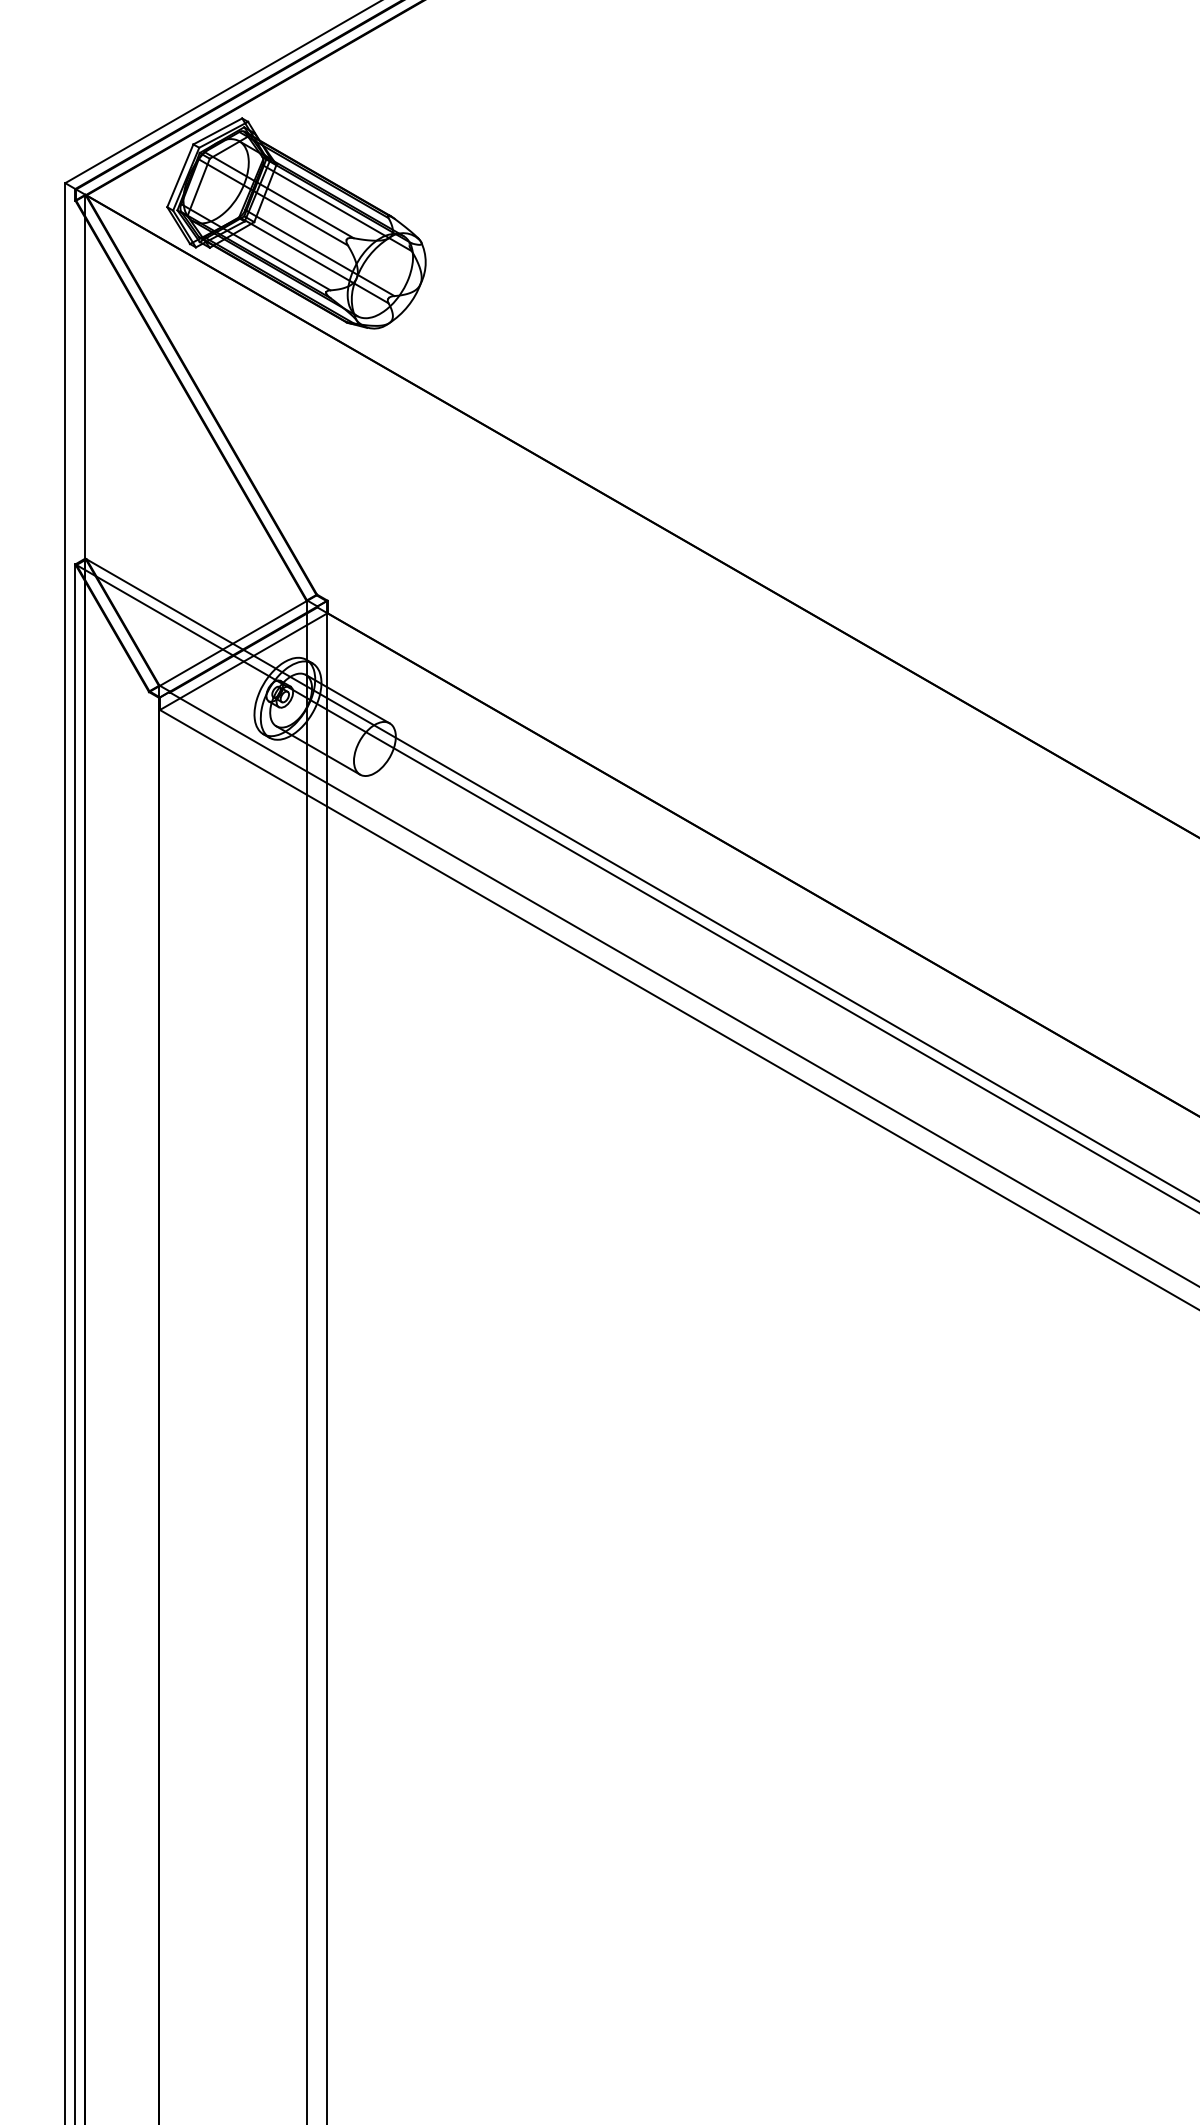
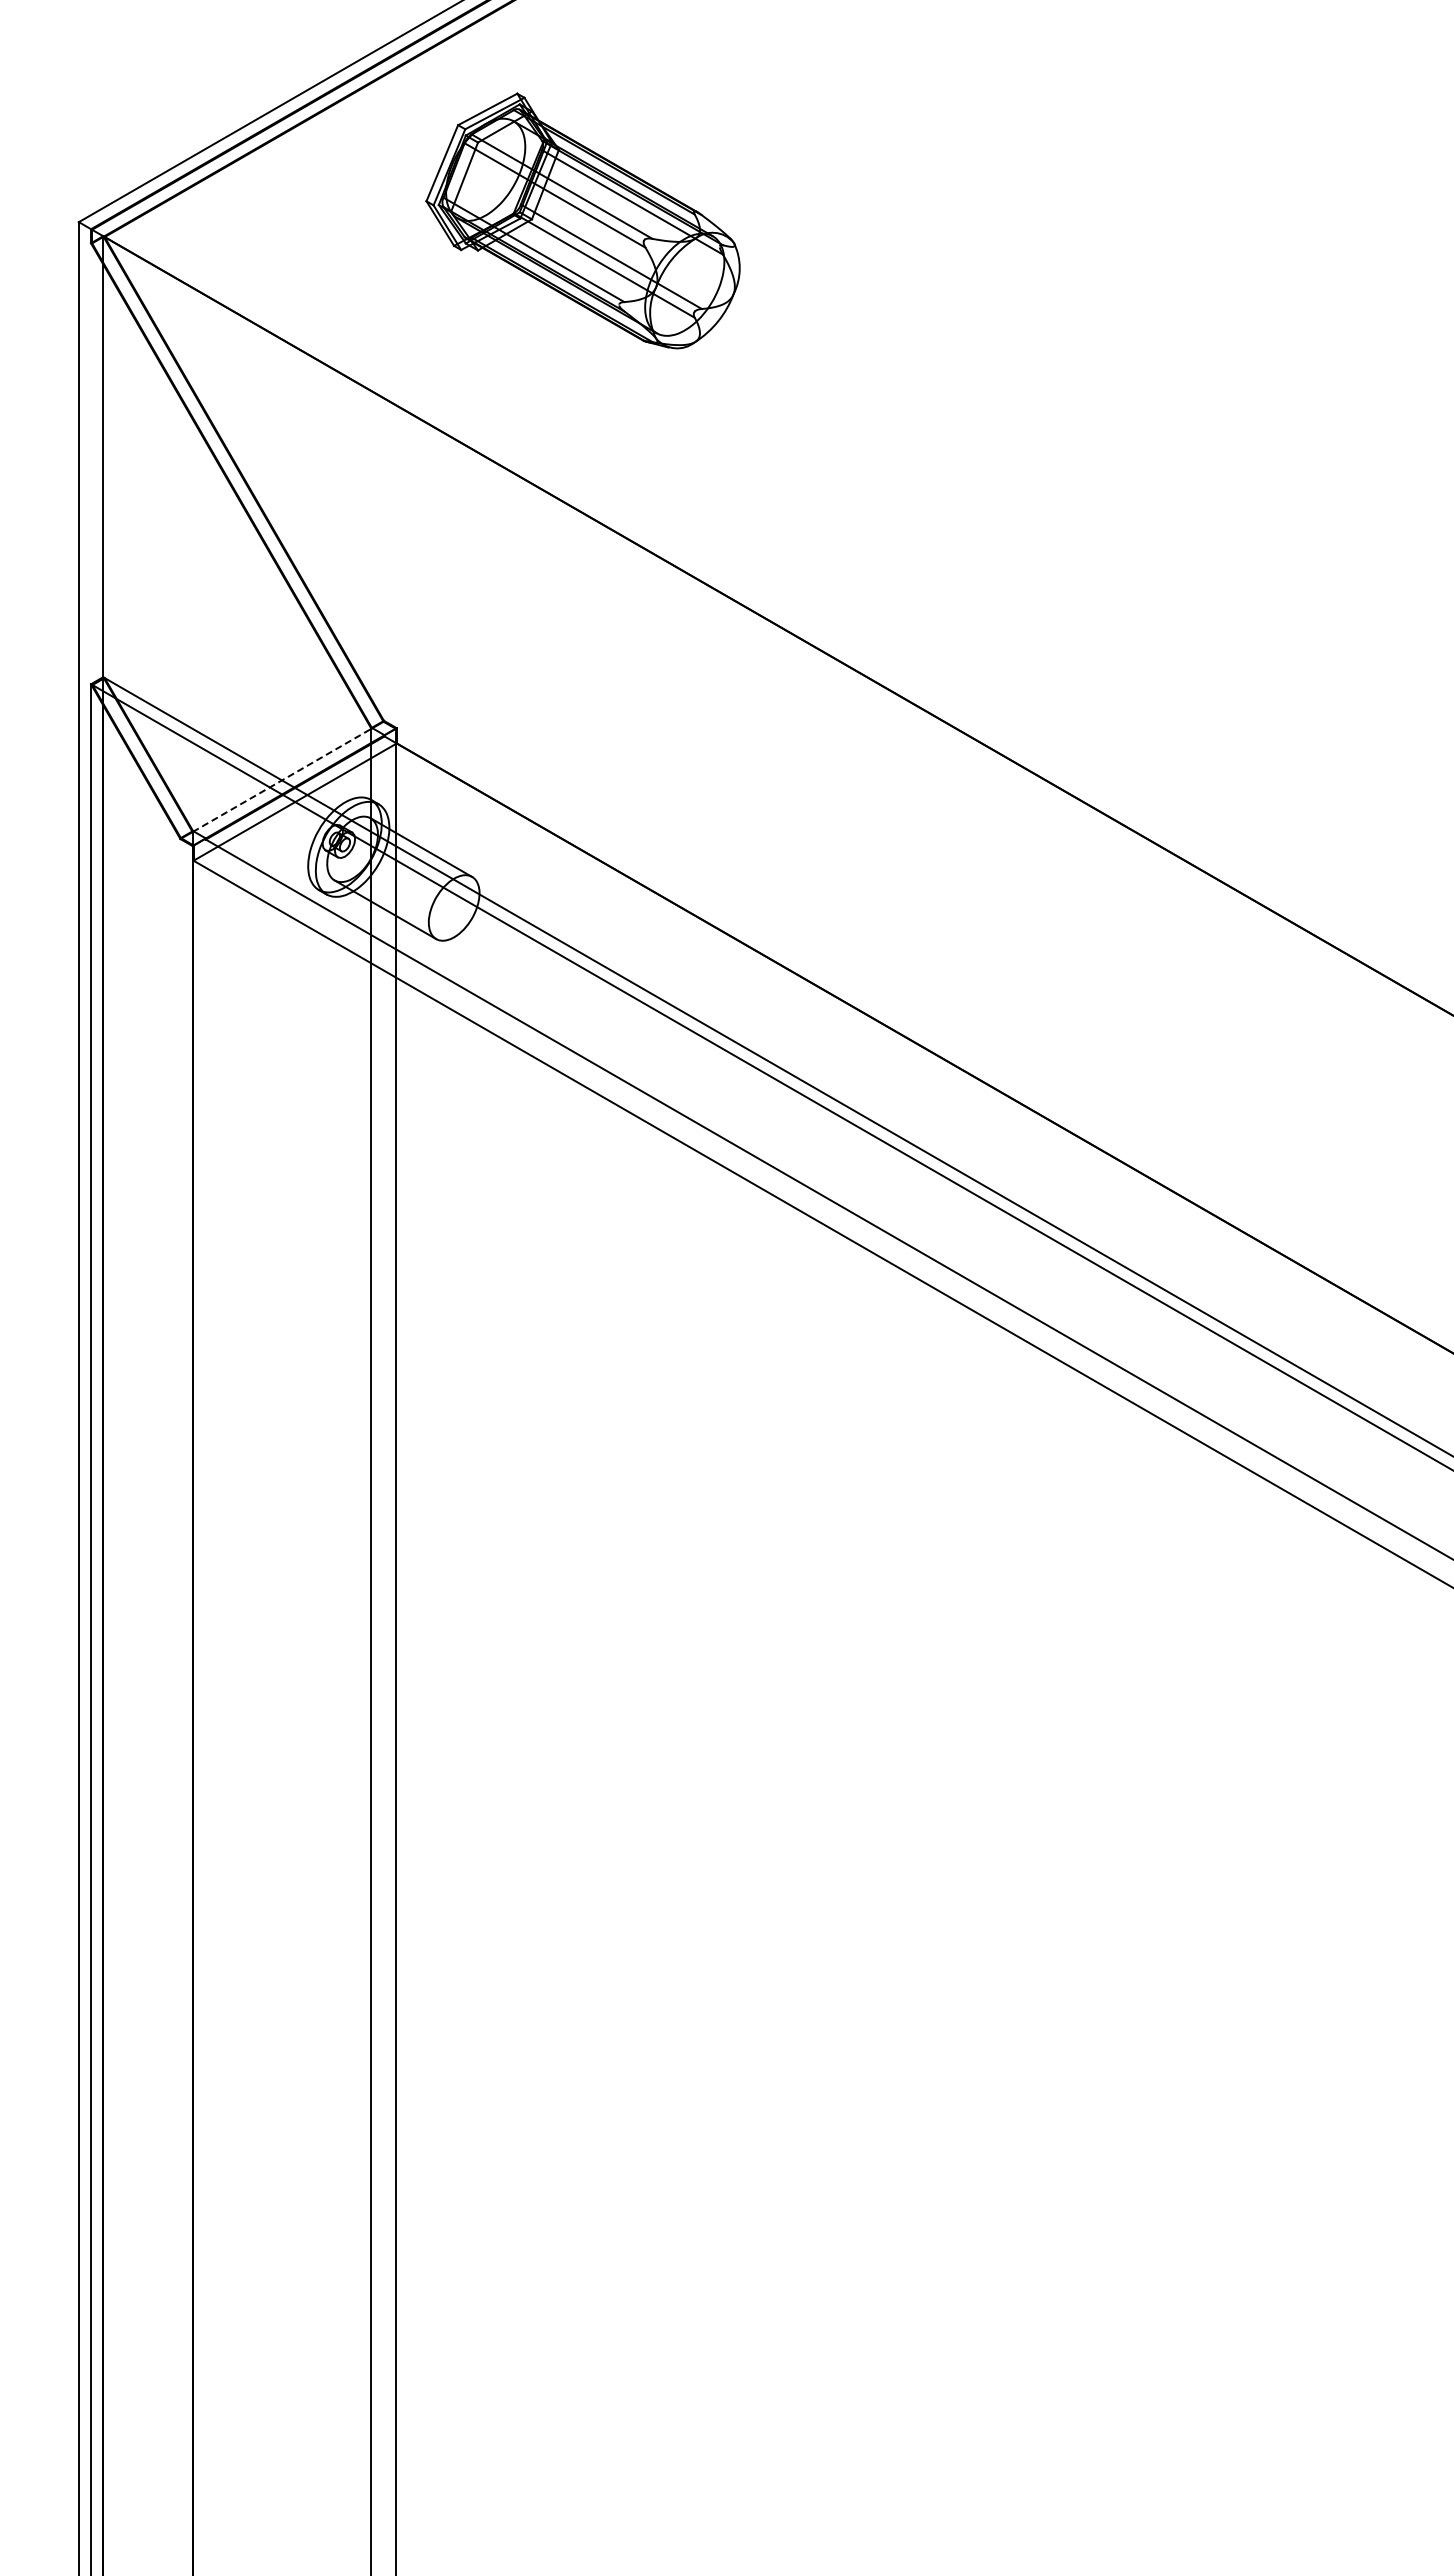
part: (295, 223) -> (582, 220), moved
line: (233, 643) -> (282, 780), solid -> dashed

